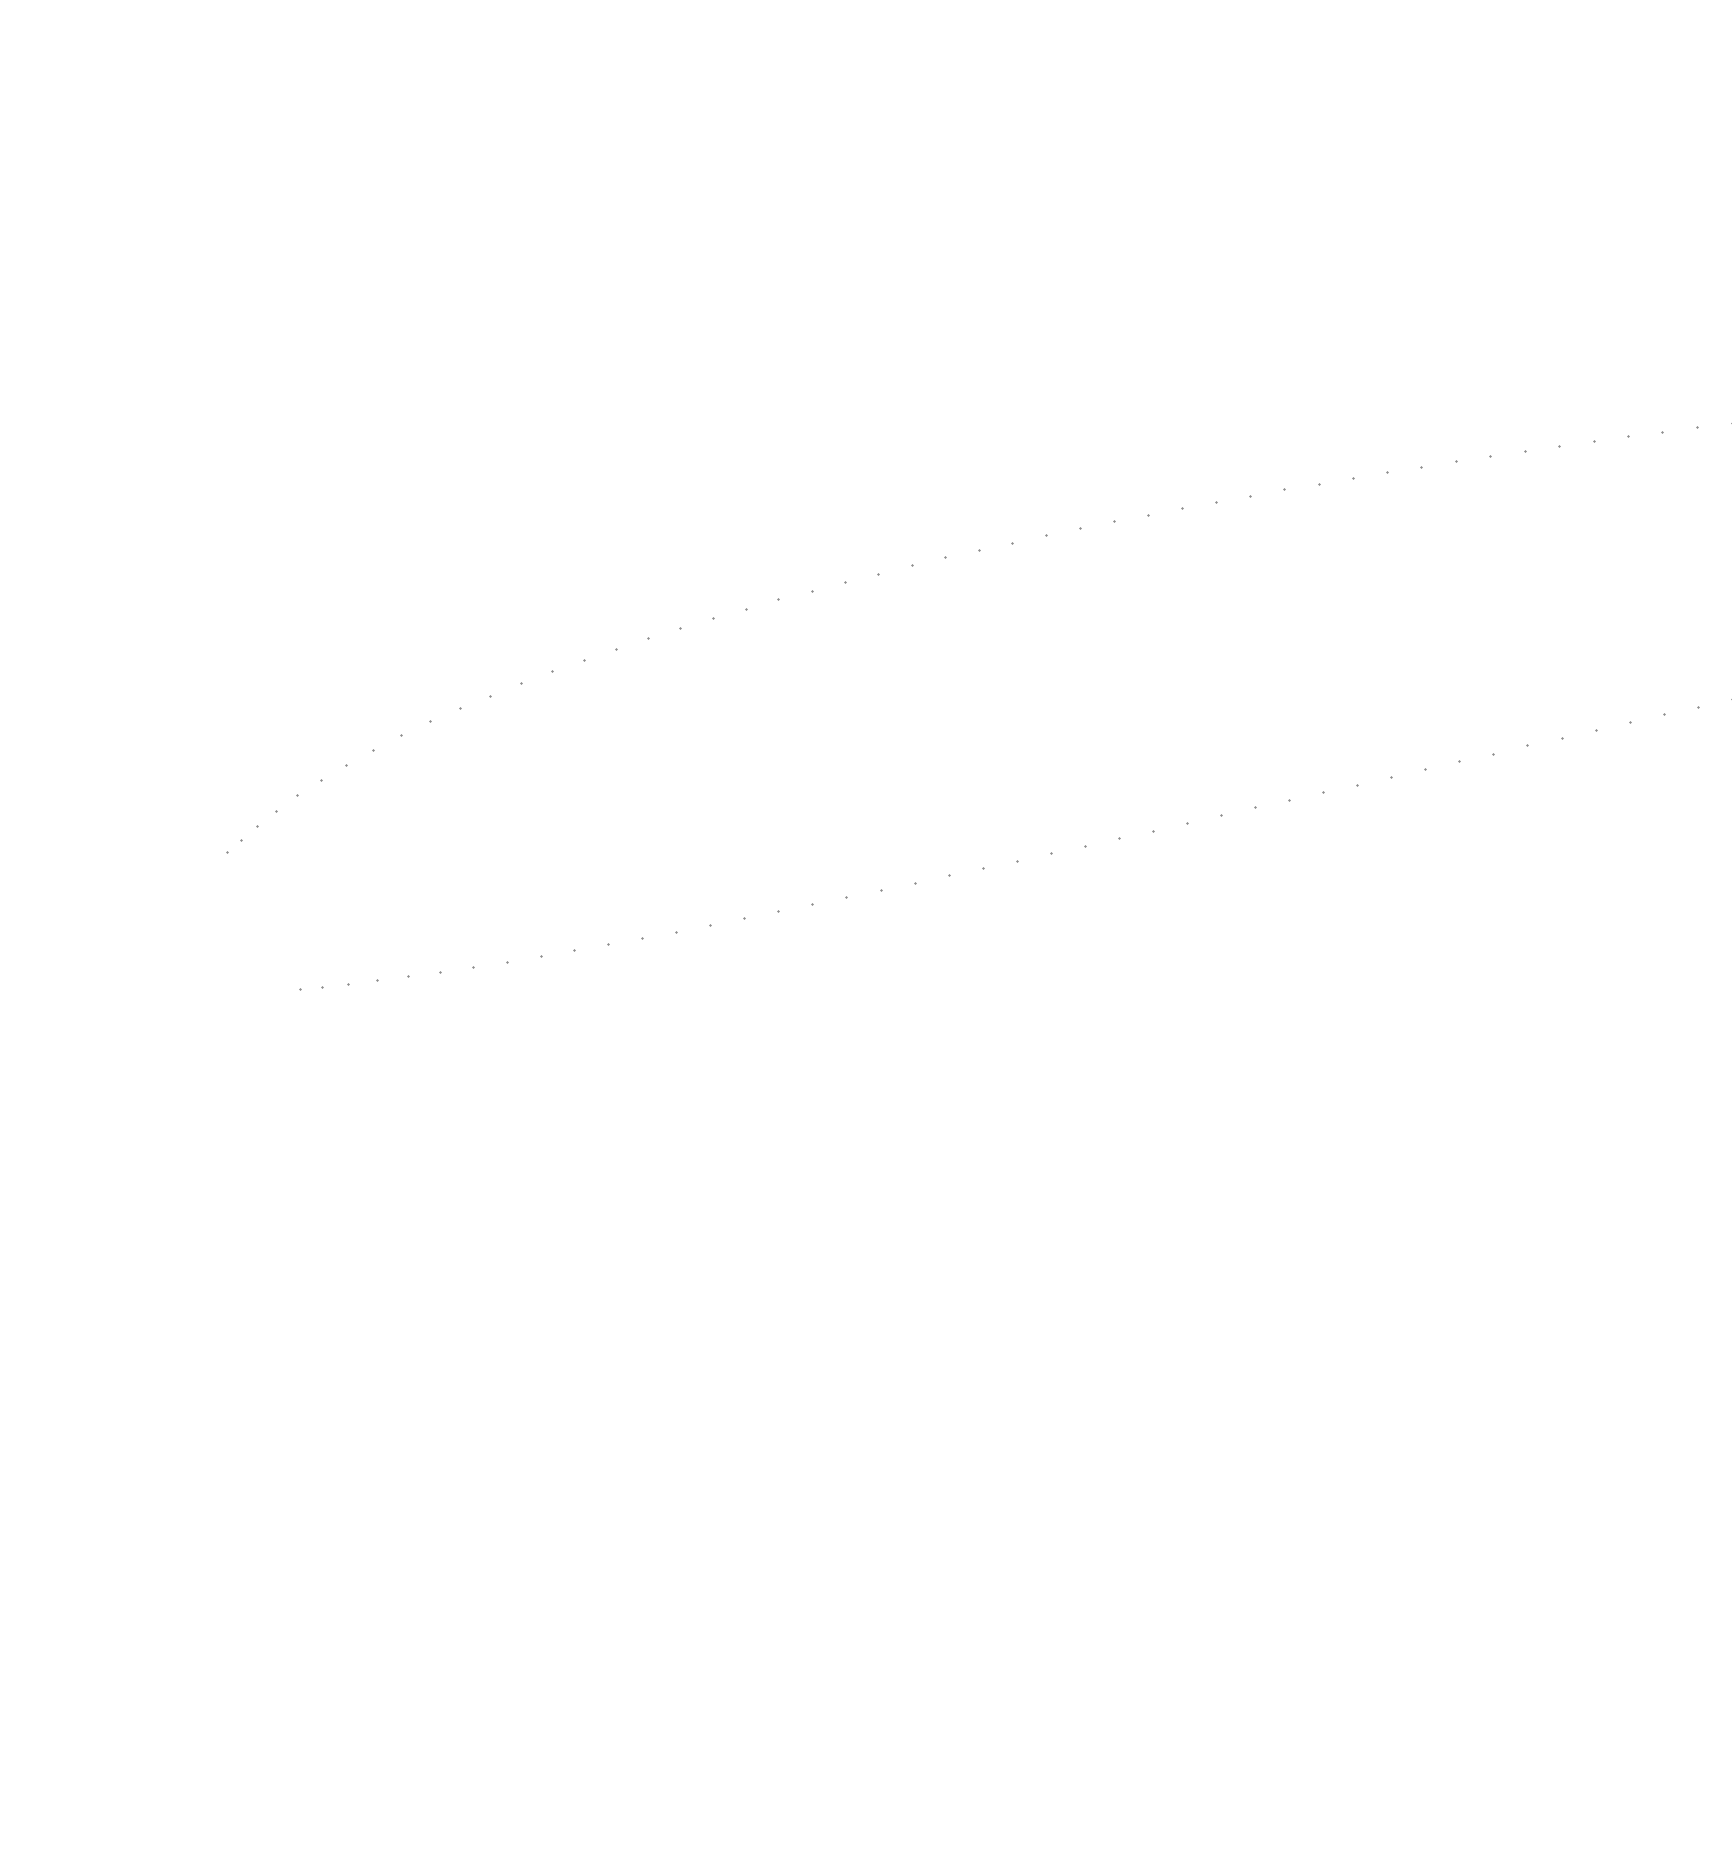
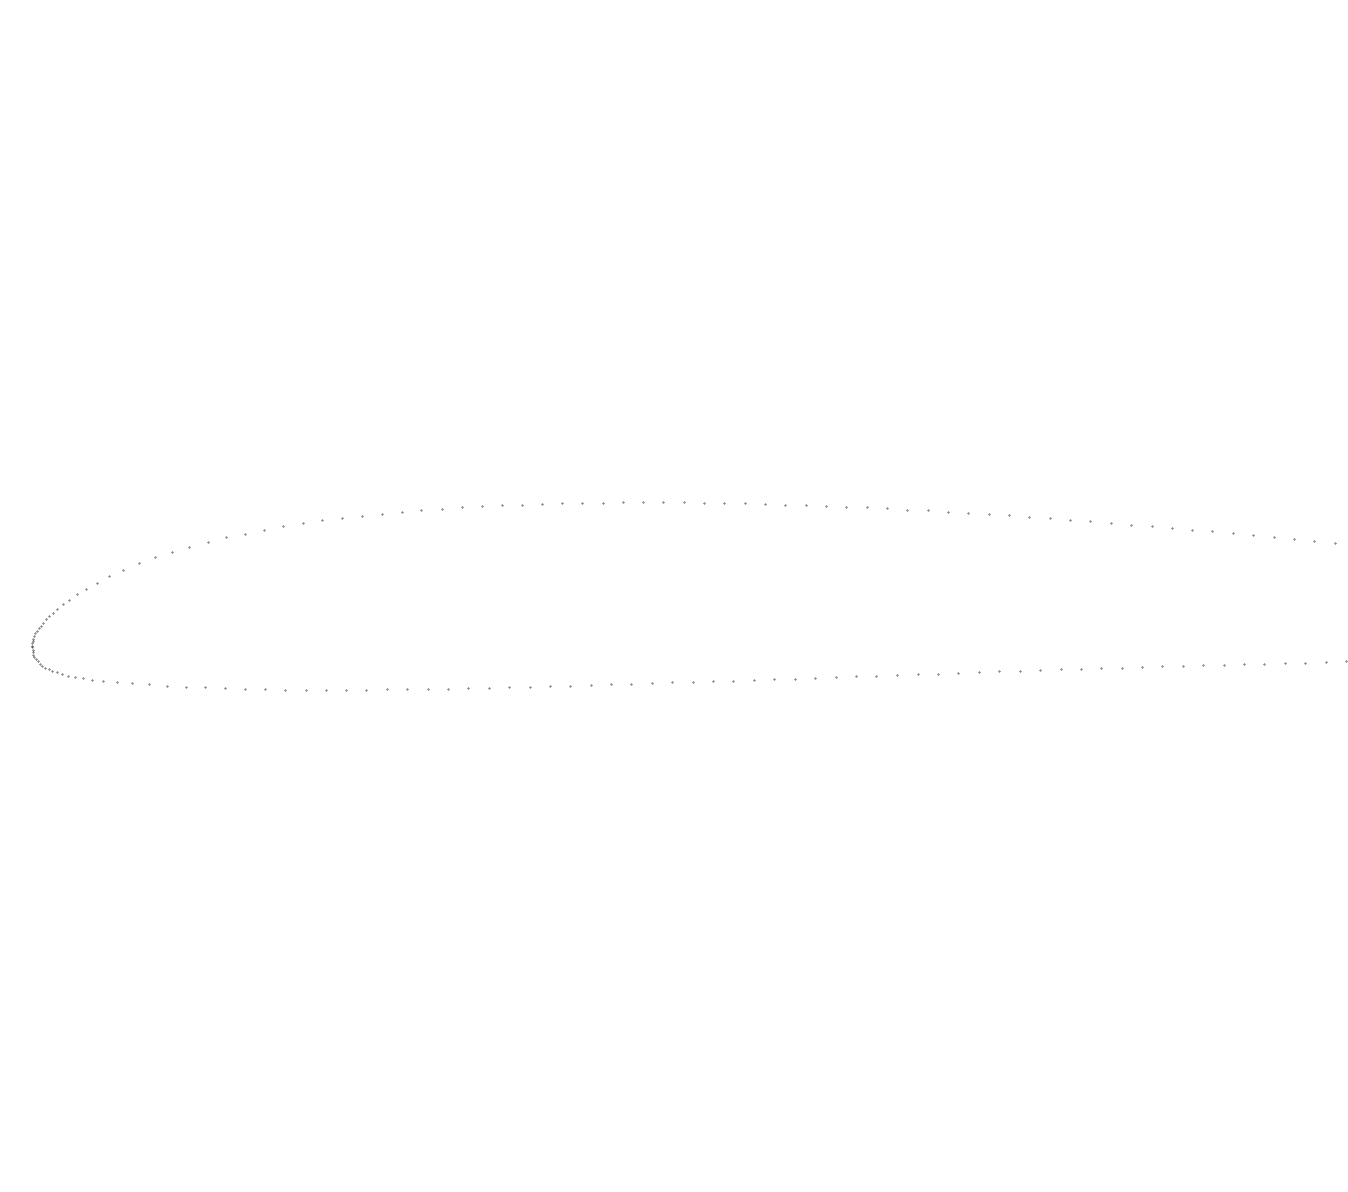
part: (179, 917) -> (42, 626), added

